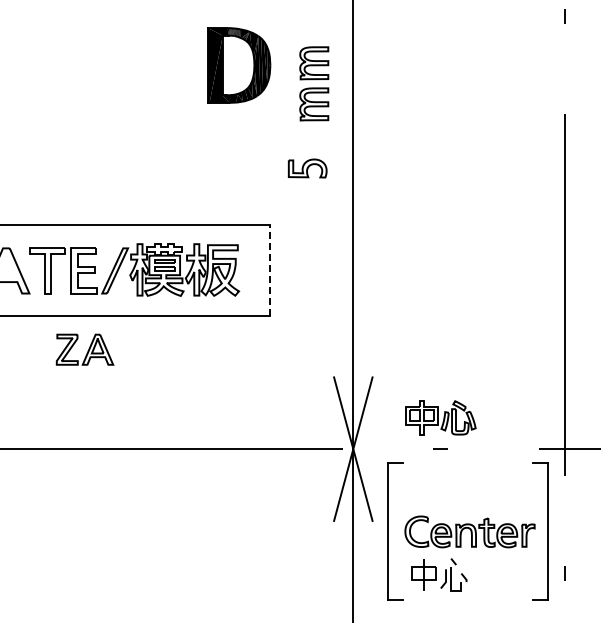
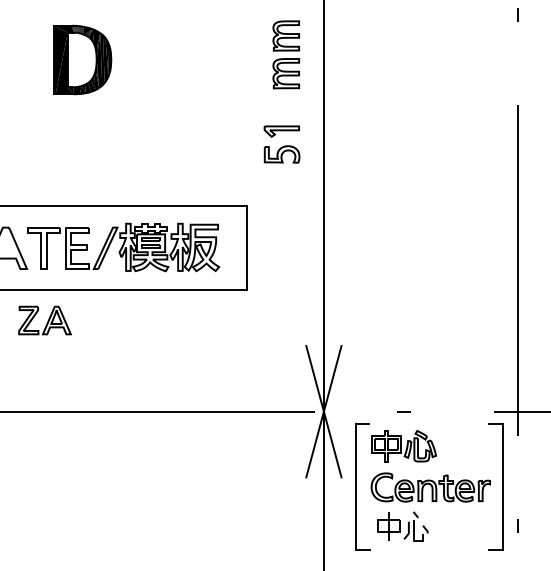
part: (239, 65) -> (83, 60), moved
part: (314, 83) -> (286, 54), moved
part: (307, 143) -> (281, 131), added
line: (269, 270) -> (247, 247), dashed -> solid
part: (84, 349) -> (44, 320), moved
part: (440, 417) -> (403, 445), moved

